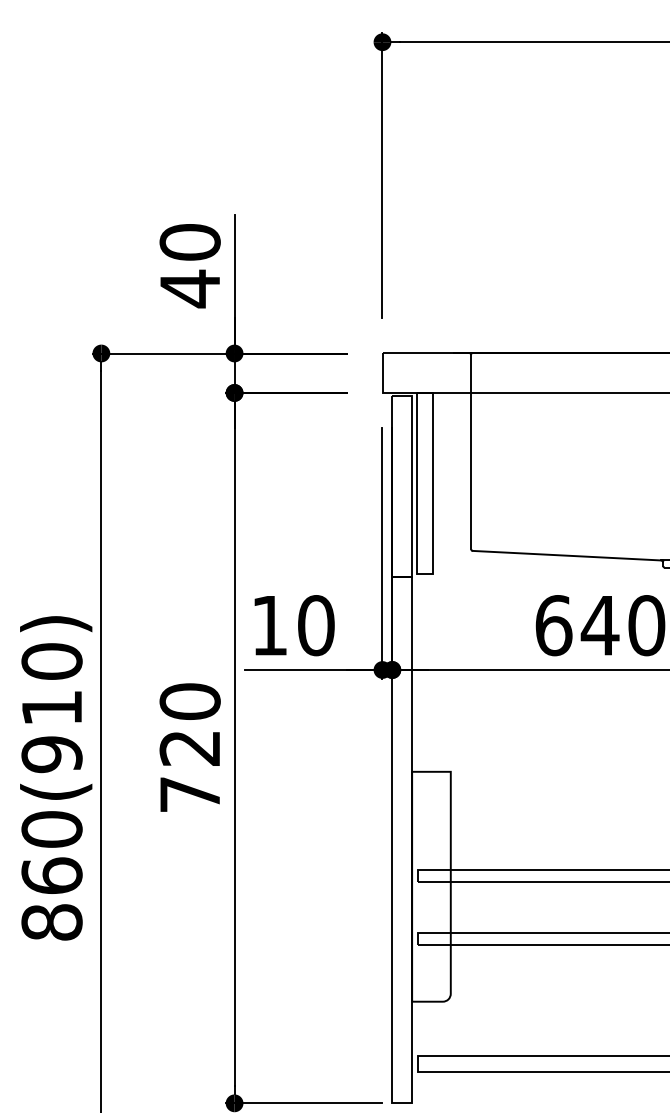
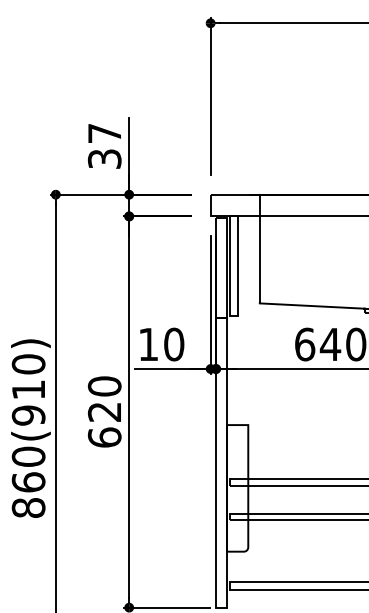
text: (189, 265) -> (104, 146), 40 -> 37
text: (189, 794) -> (104, 437), 720 -> 620

